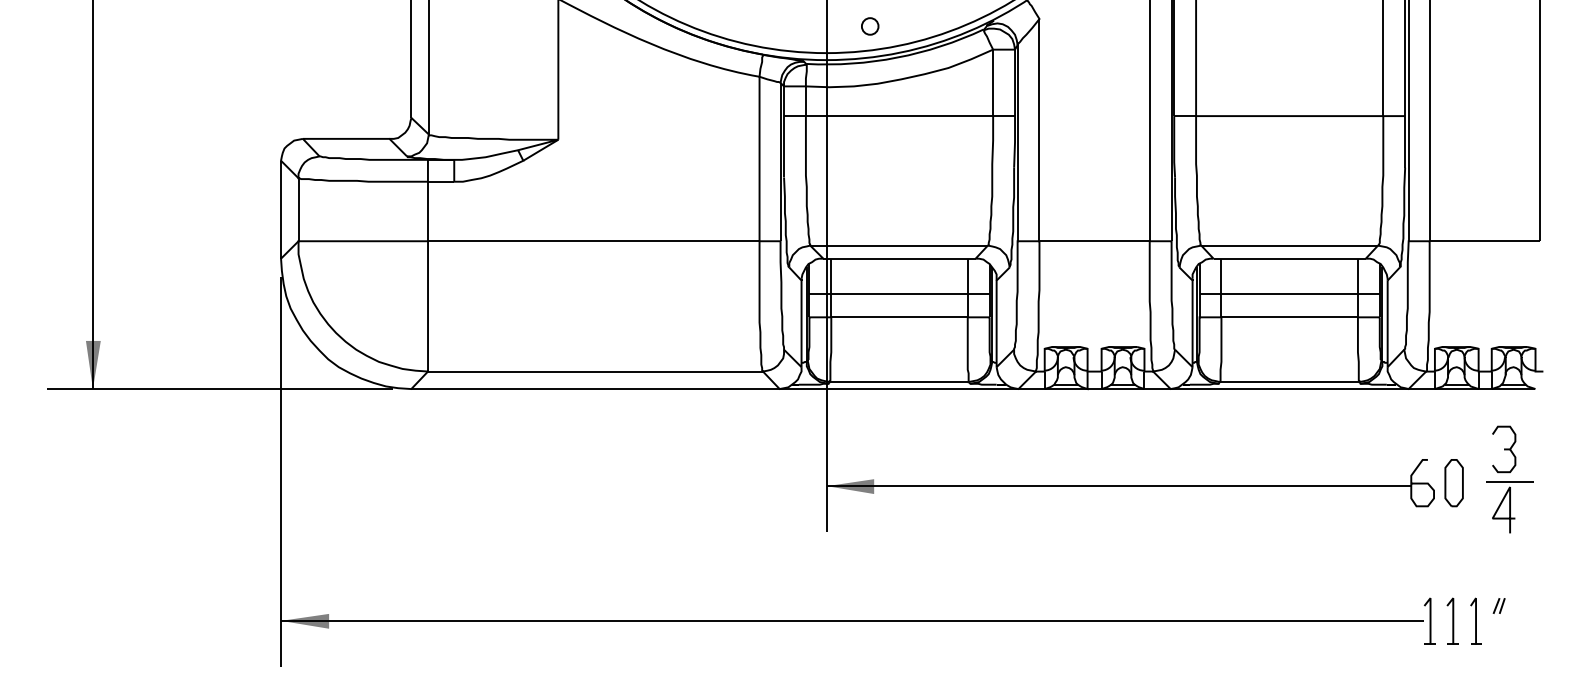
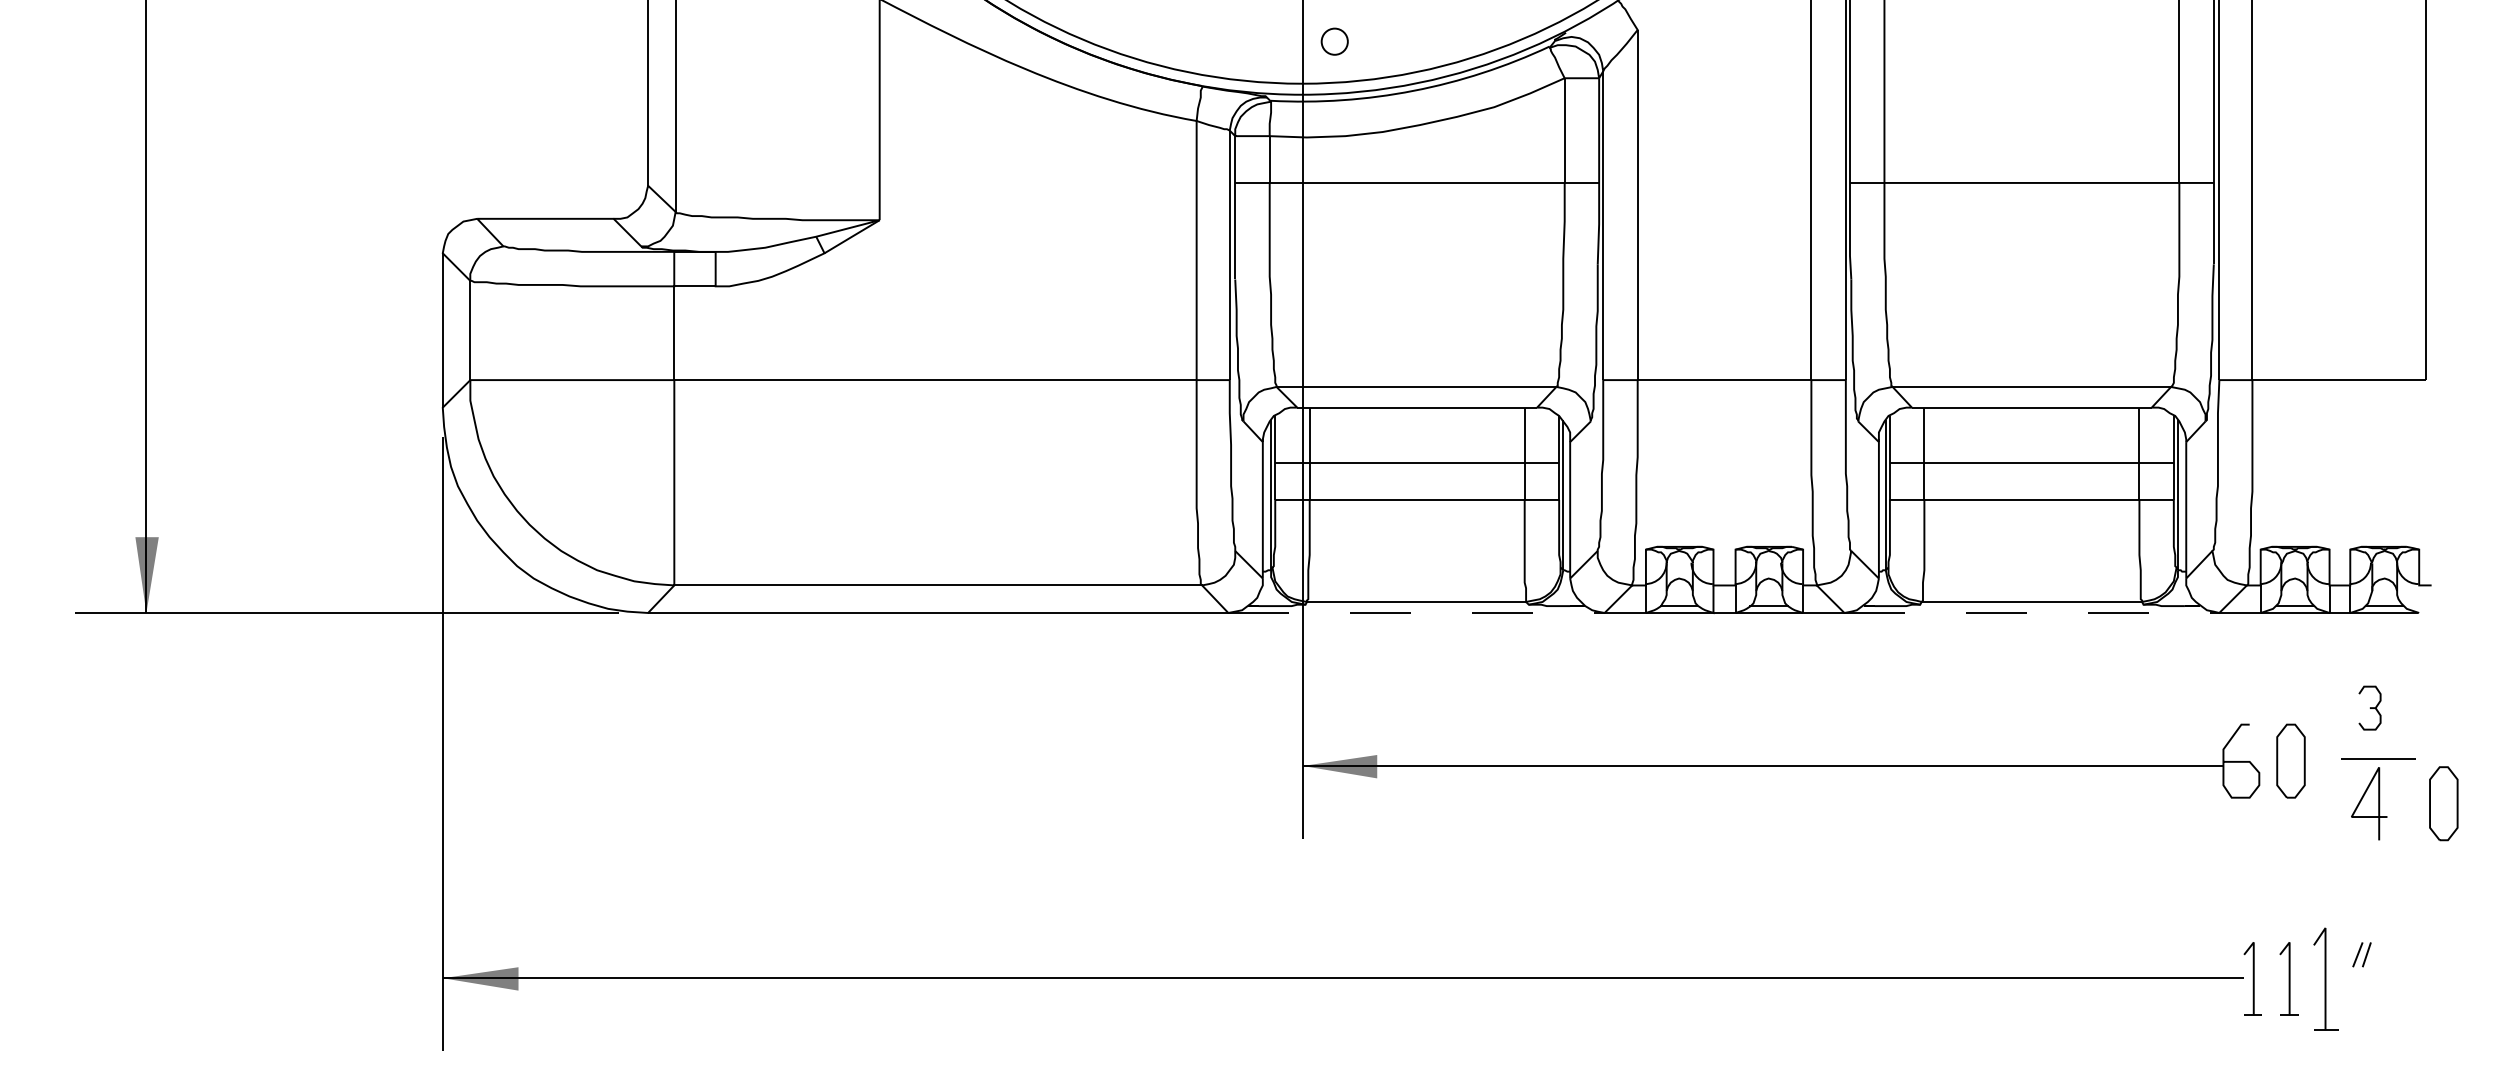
circle: (870, 26) -> (1335, 41), moved
line: (899, 389) -> (1417, 613), solid -> dashed
line: (1289, 389) -> (2031, 613), solid -> dashed
part: (1504, 449) -> (2370, 708), size x0.6
part: (1550, 510) -> (2442, 804), added
part: (1475, 620) -> (2324, 977), size x1.4

